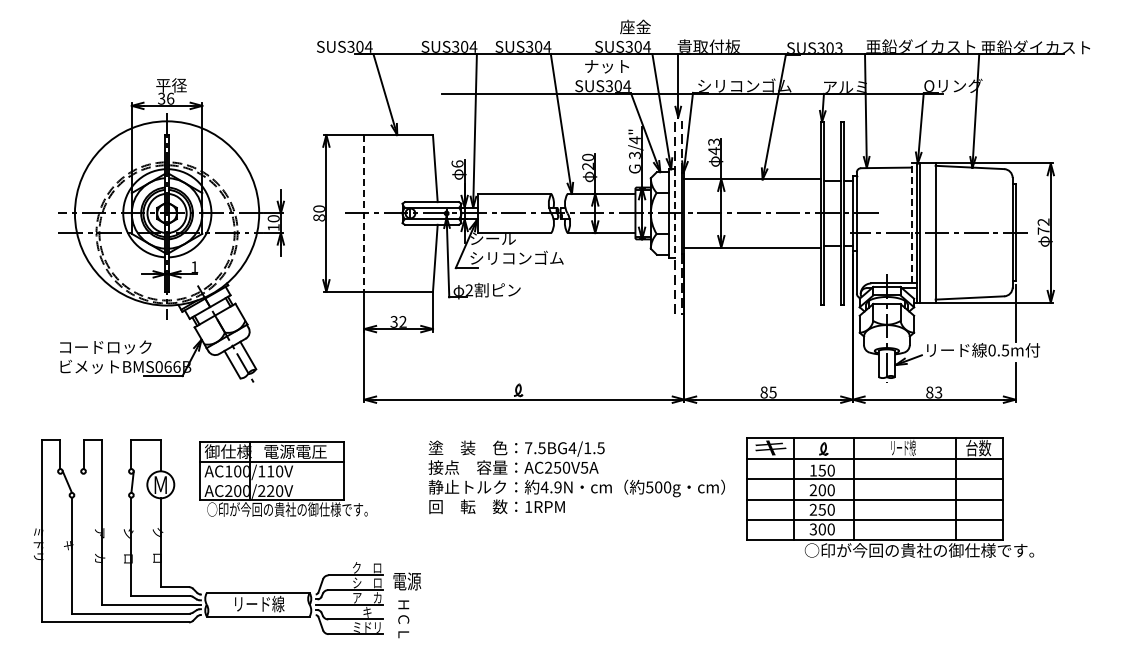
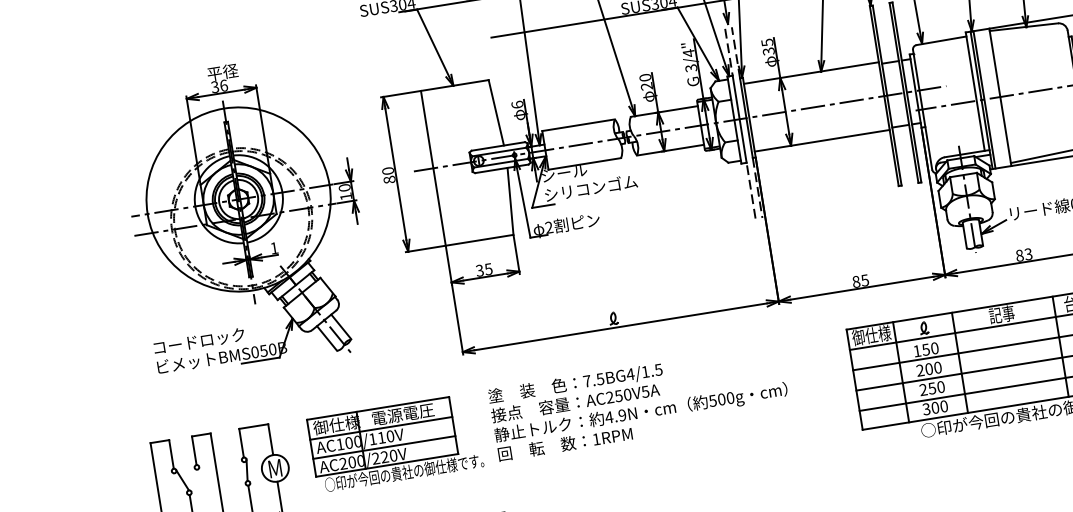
text: (713, 146) -> (767, 47), 43 -> 35
line: (364, 213) -> (433, 168), dashed -> solid
line: (674, 213) -> (739, 119), dashed -> solid
line: (911, 223) -> (975, 91), dashed -> solid
text: (402, 321) -> (488, 268), 32 -> 35
text: (172, 366) -> (268, 349), BMS066B -> BMS050B
text: (770, 447) -> (871, 335), キ -> 御仕様
text: (902, 447) -> (1001, 314), リード線 -> 記事
text: (576, 477) -> (639, 402), moved
line: (271, 481) -> (384, 447), added

